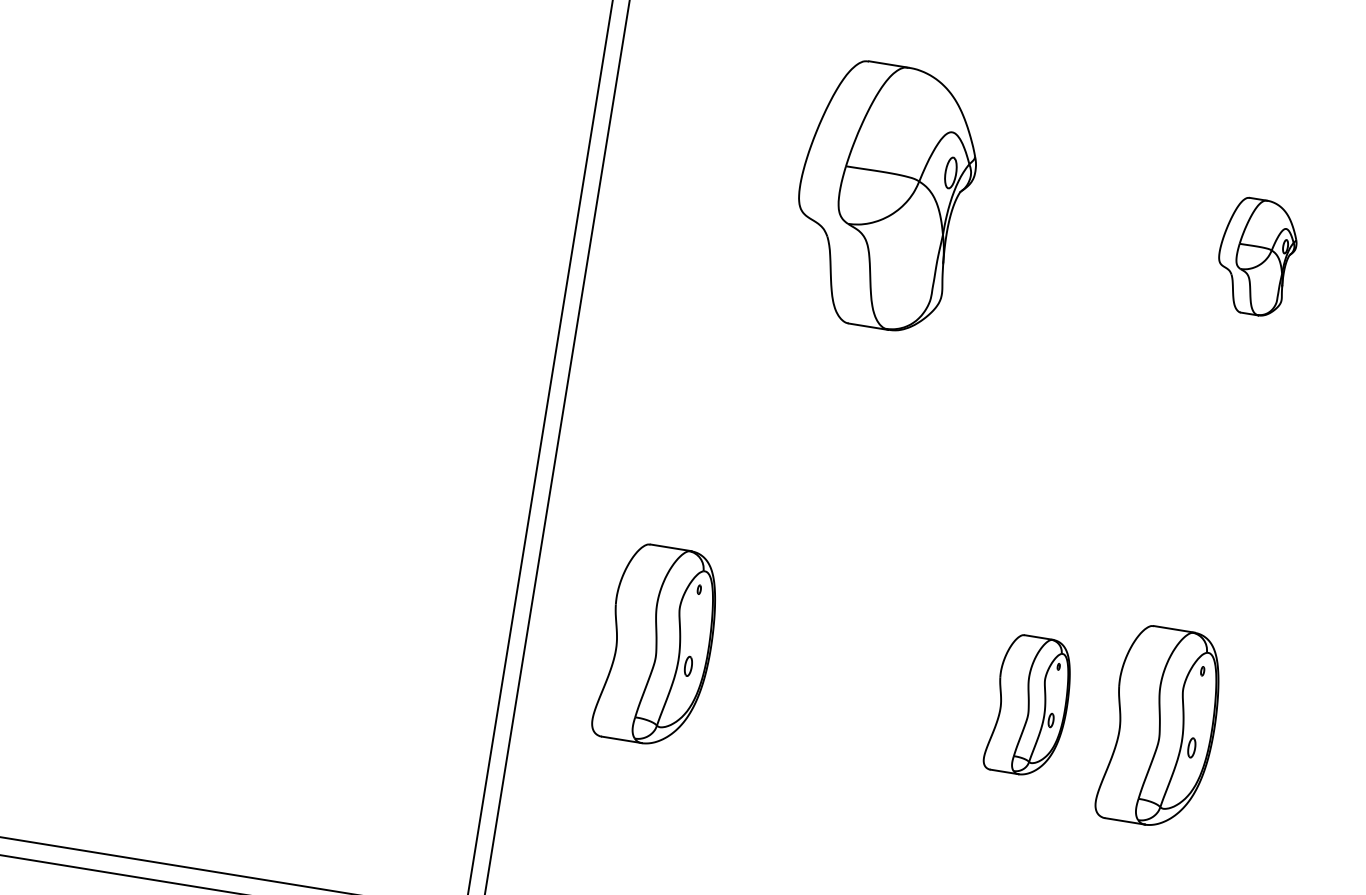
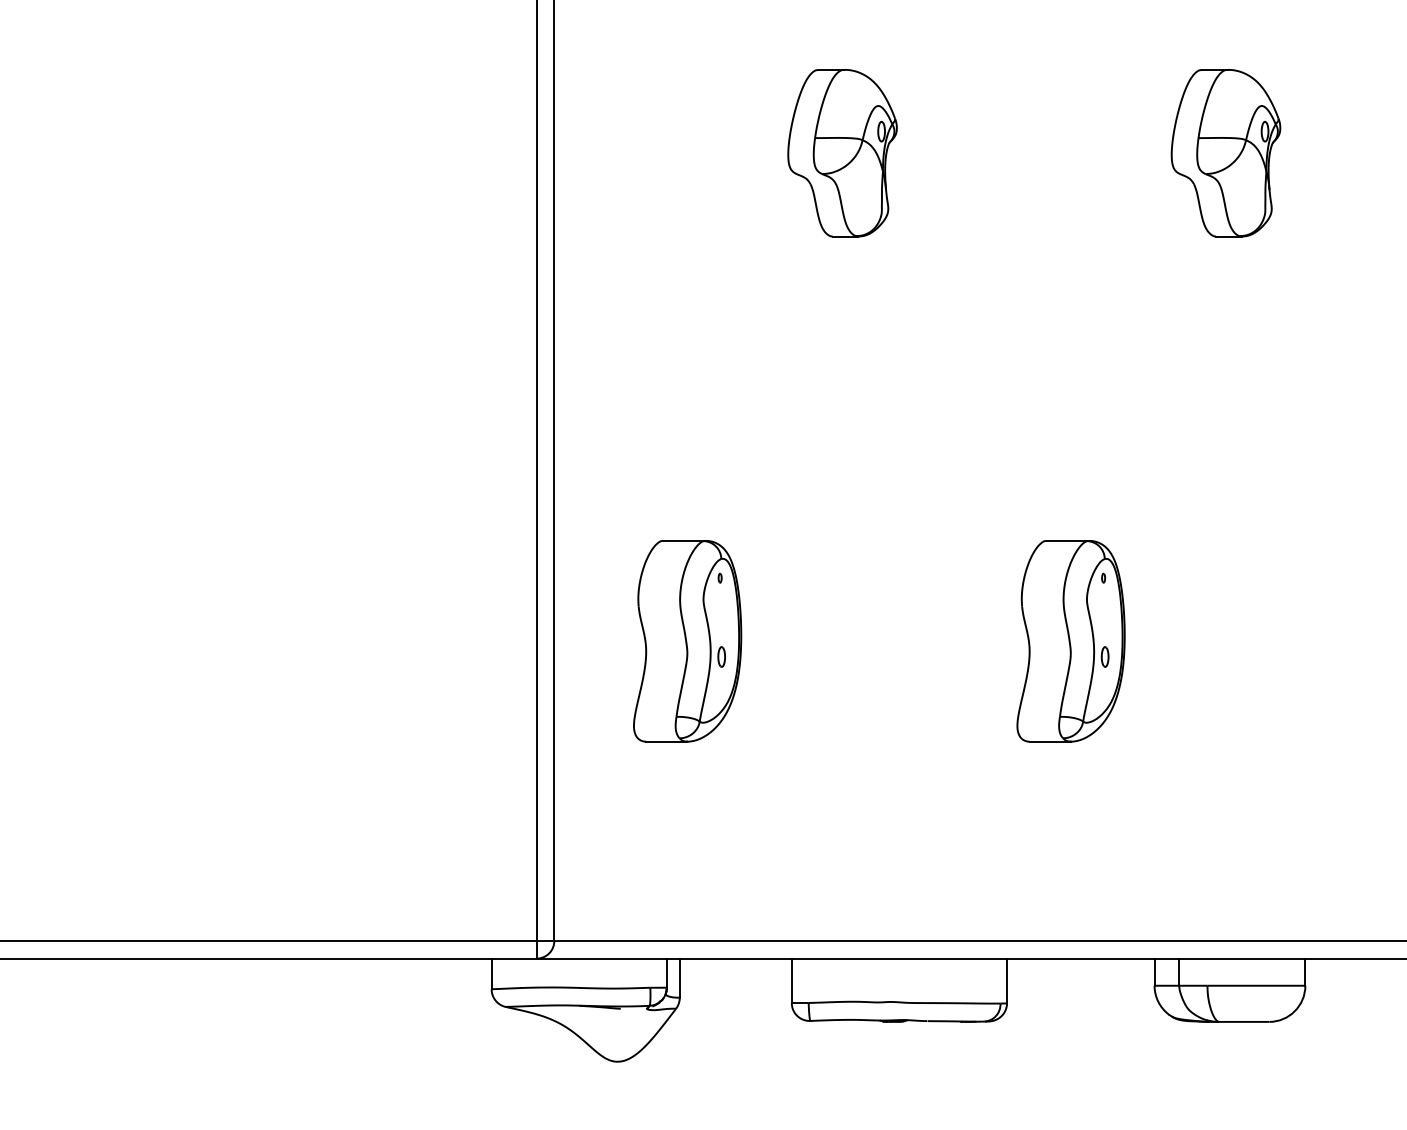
part: (884, 197) -> (842, 153), size x0.62
part: (1256, 257) -> (1225, 153), size x1.43
part: (1029, 706) -> (1070, 641), size x1.43
part: (1161, 727) -> (1206, 641), removed

